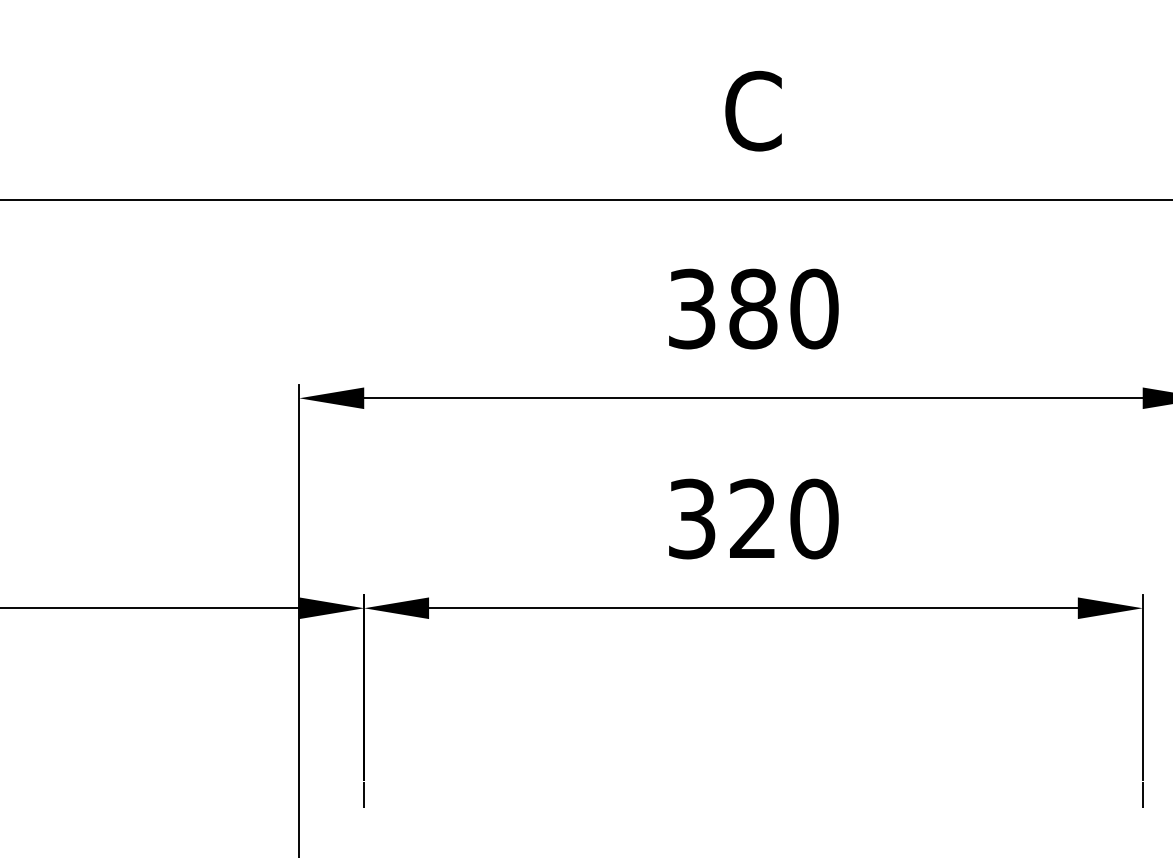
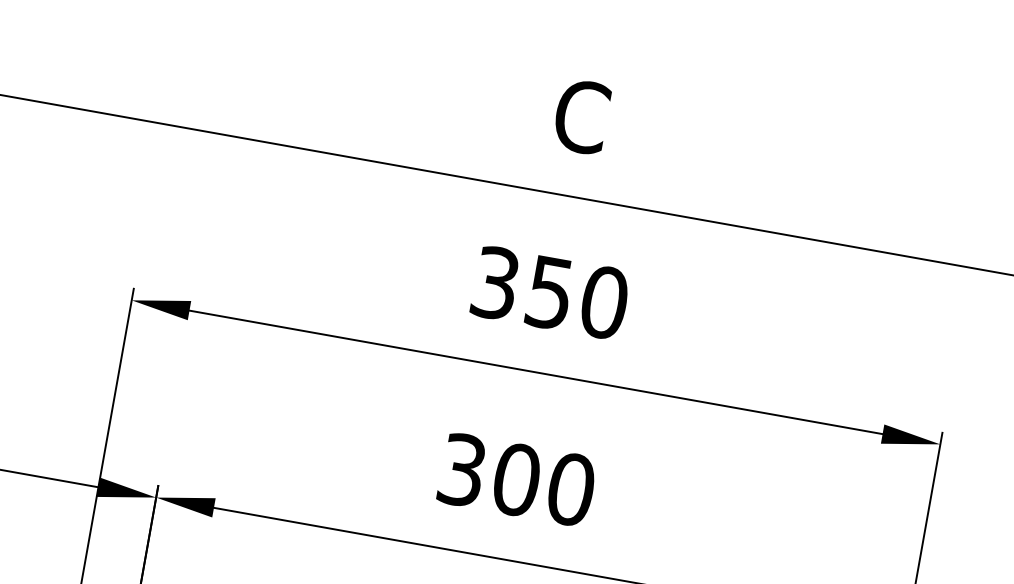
text: (753, 308) -> (550, 292), 380 -> 350
text: (753, 518) -> (517, 479), 320 -> 300

